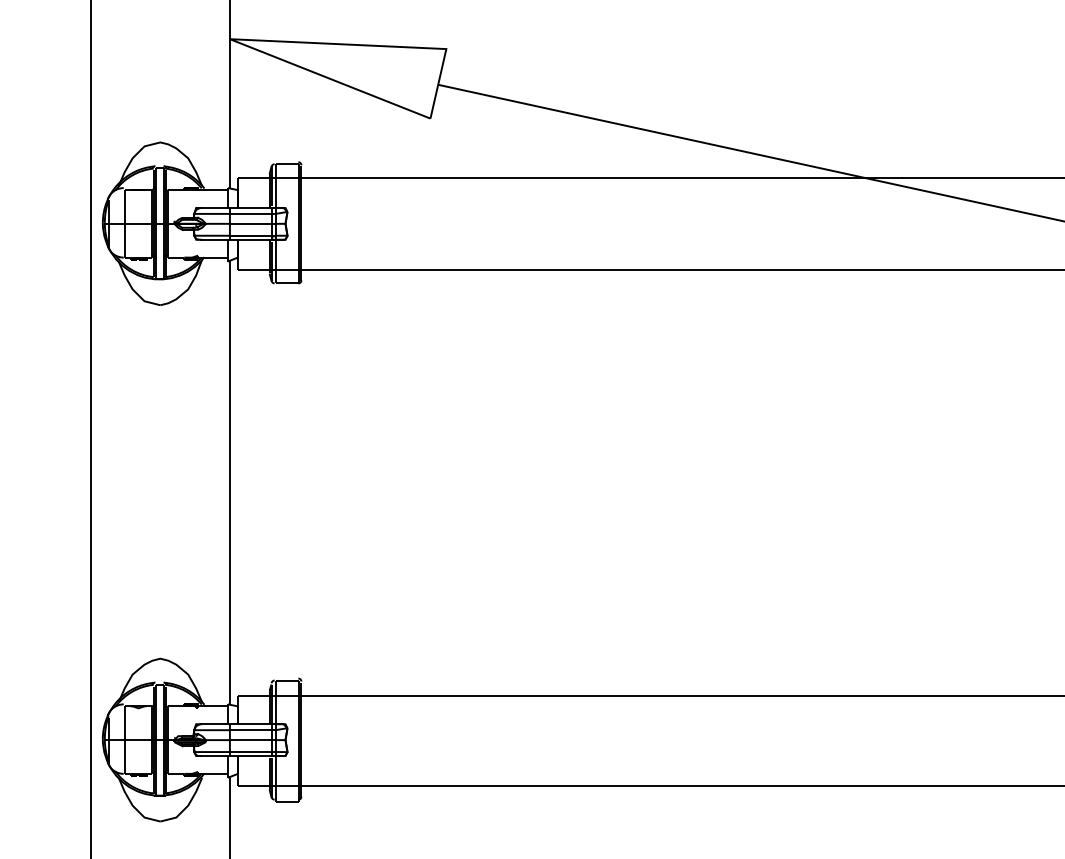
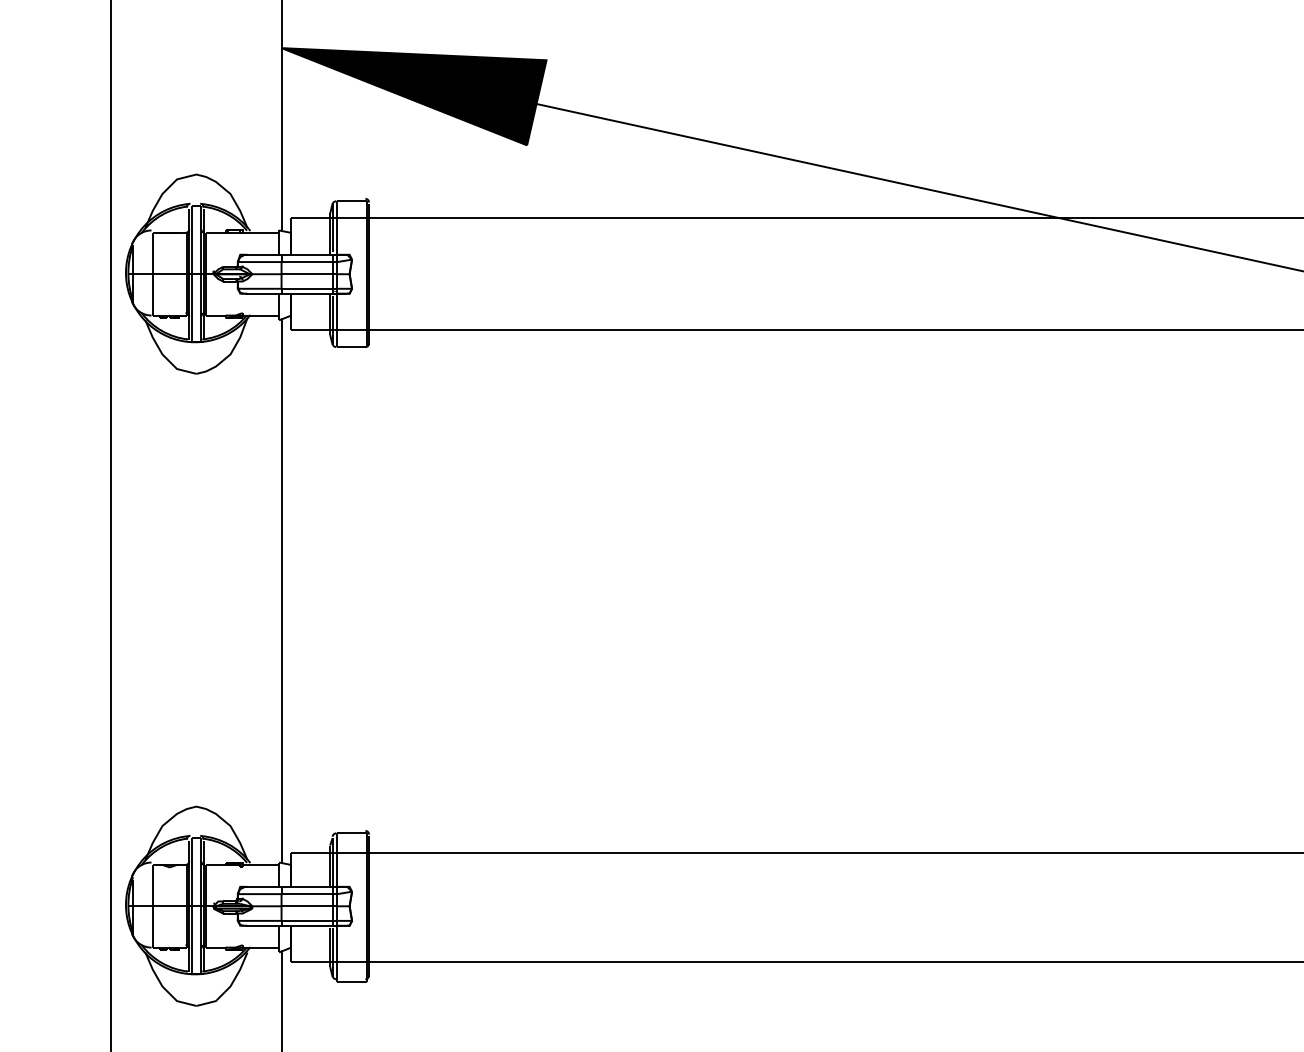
fill: (337, 78) -> (413, 96), added

